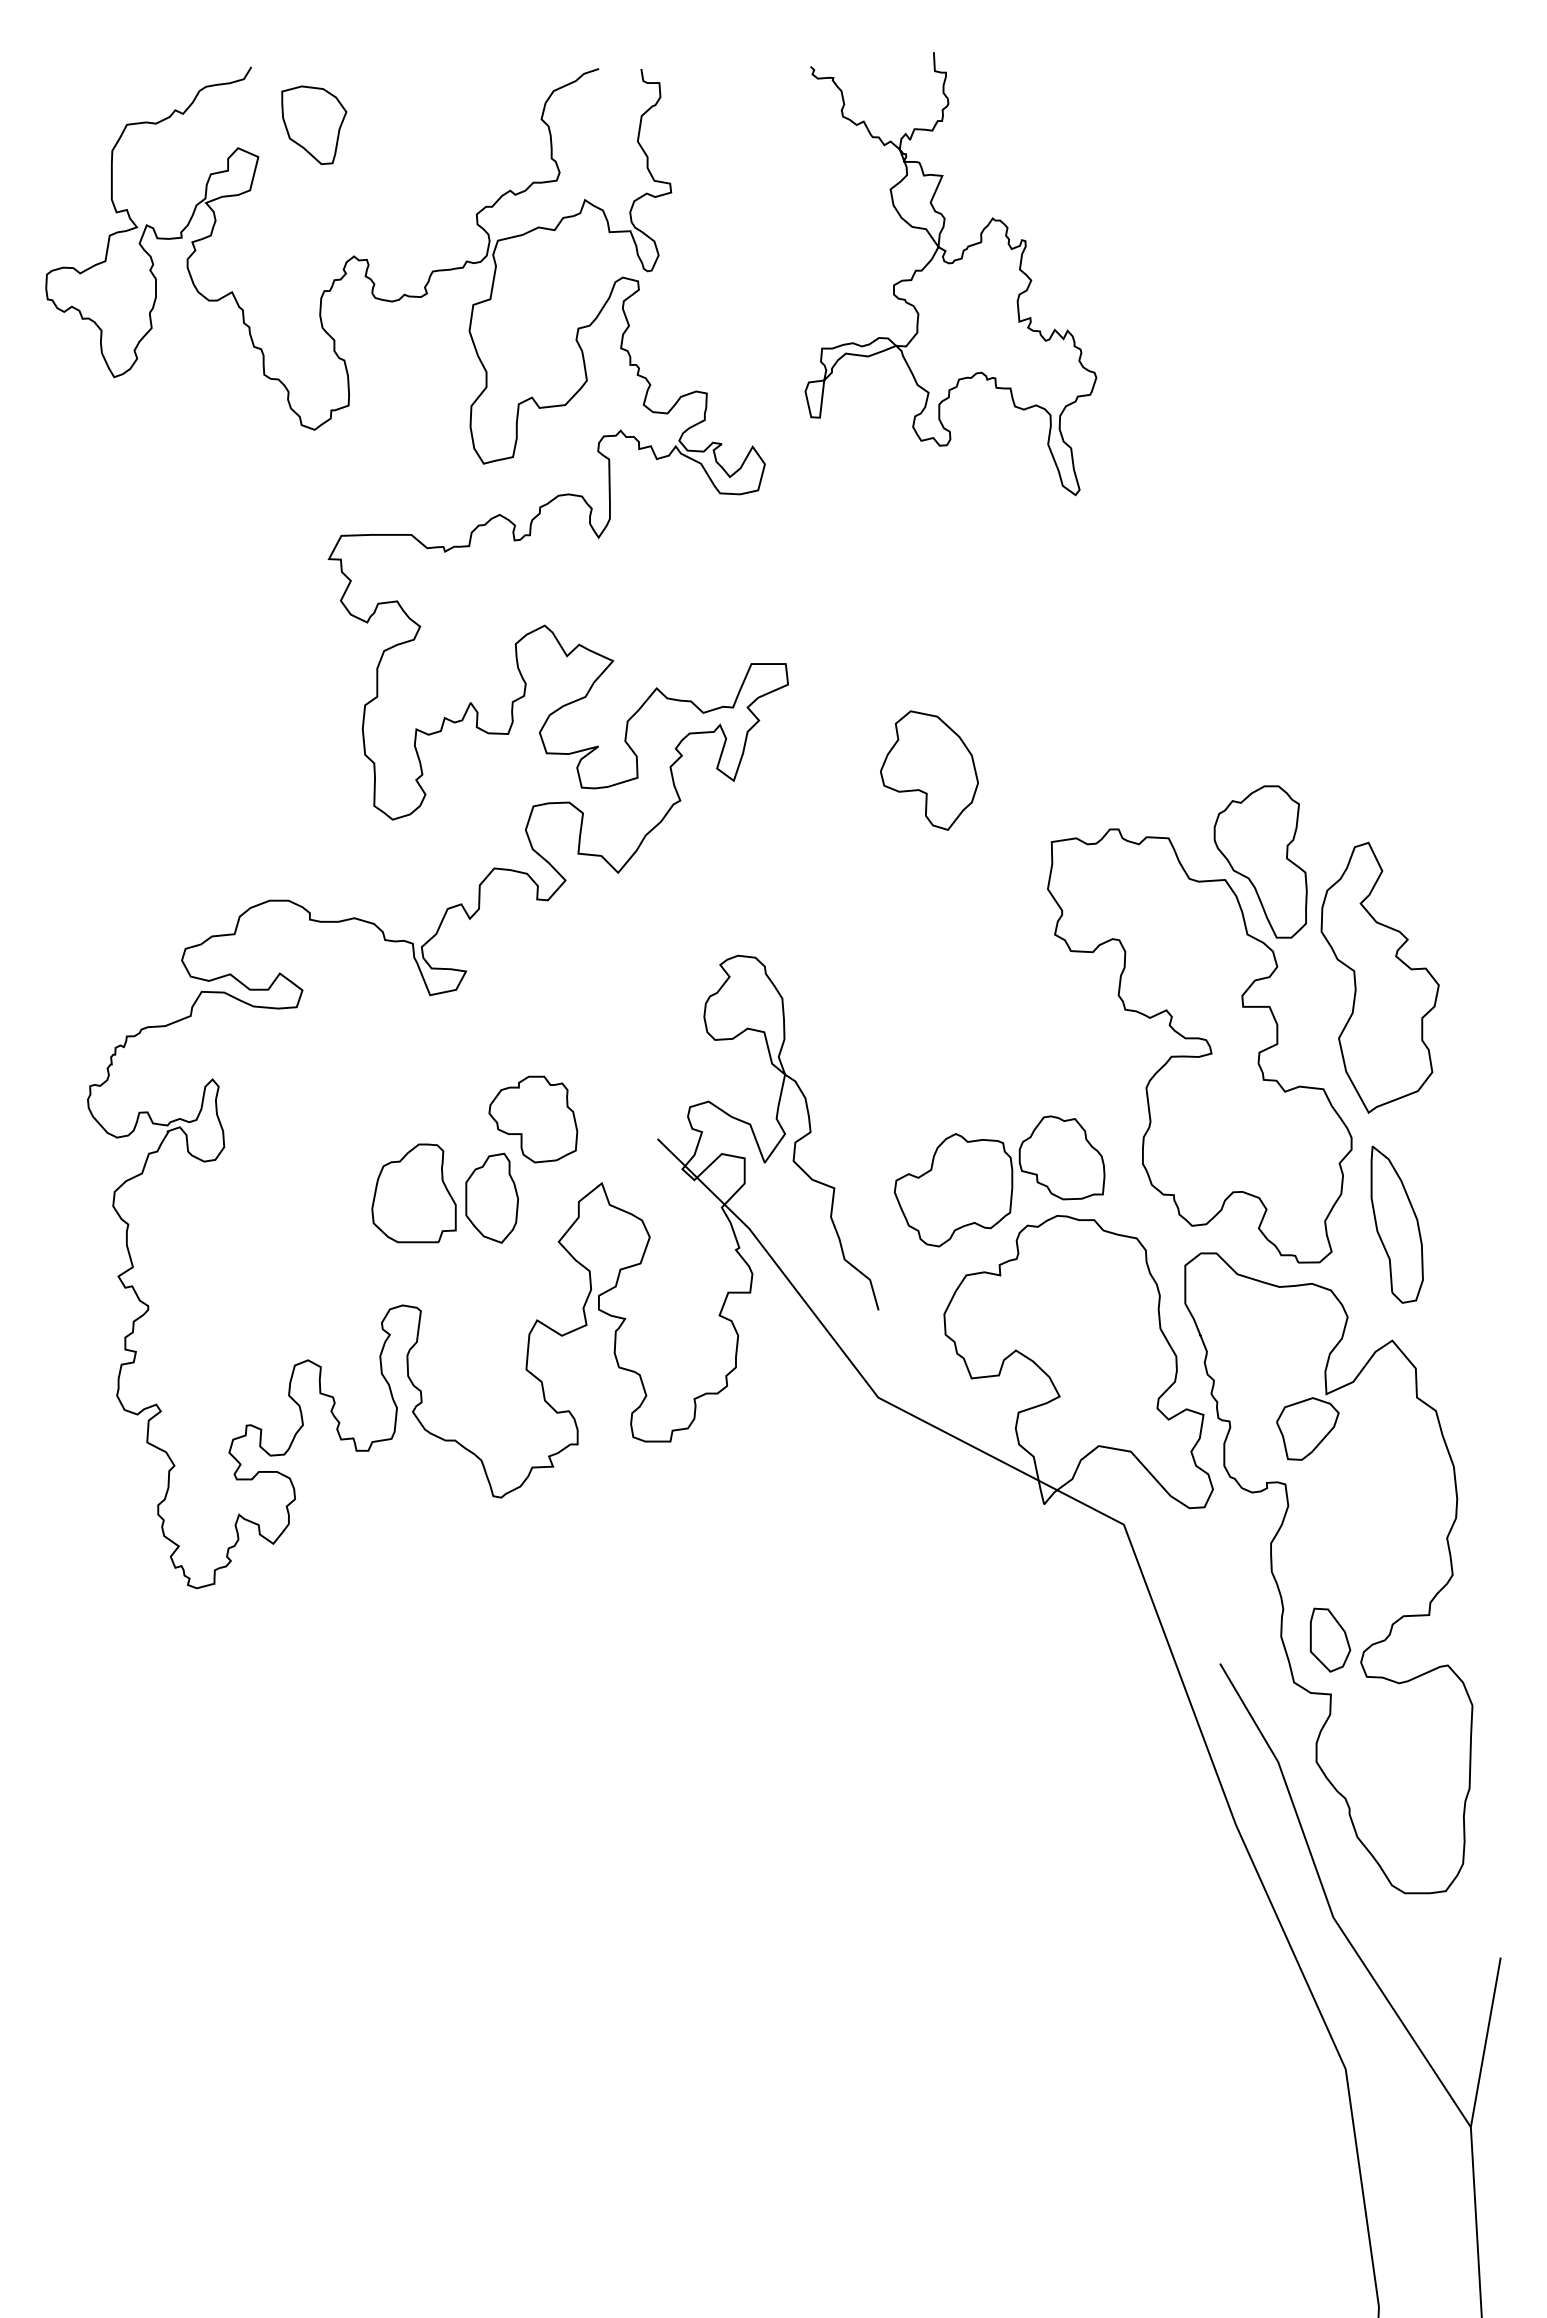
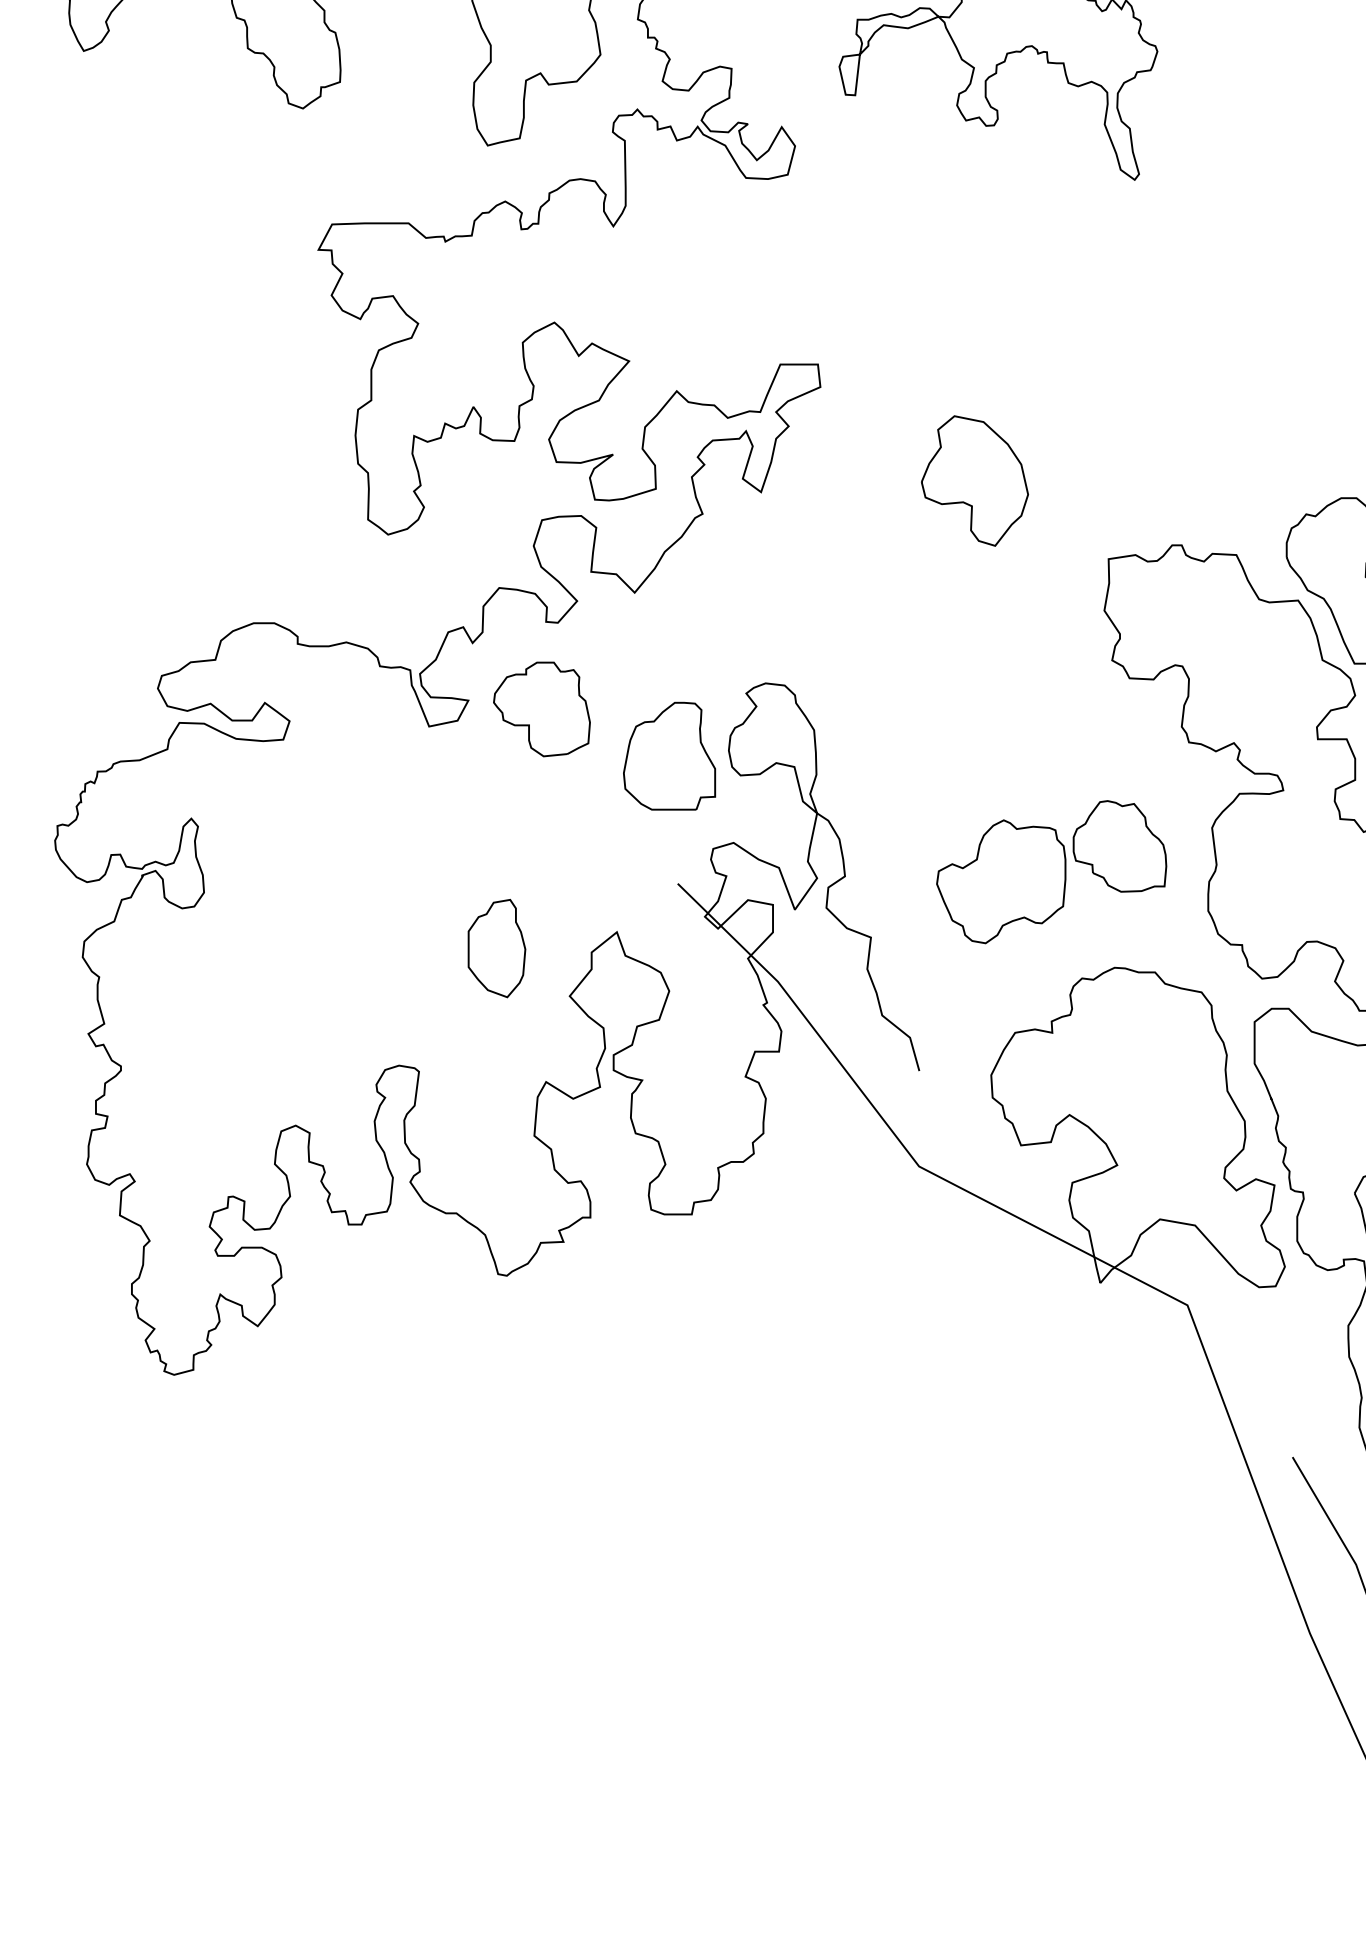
part: (533, 1119) -> (542, 709), moved
part: (999, 1181) -> (1051, 872), moved
part: (413, 1193) -> (668, 756), moved

